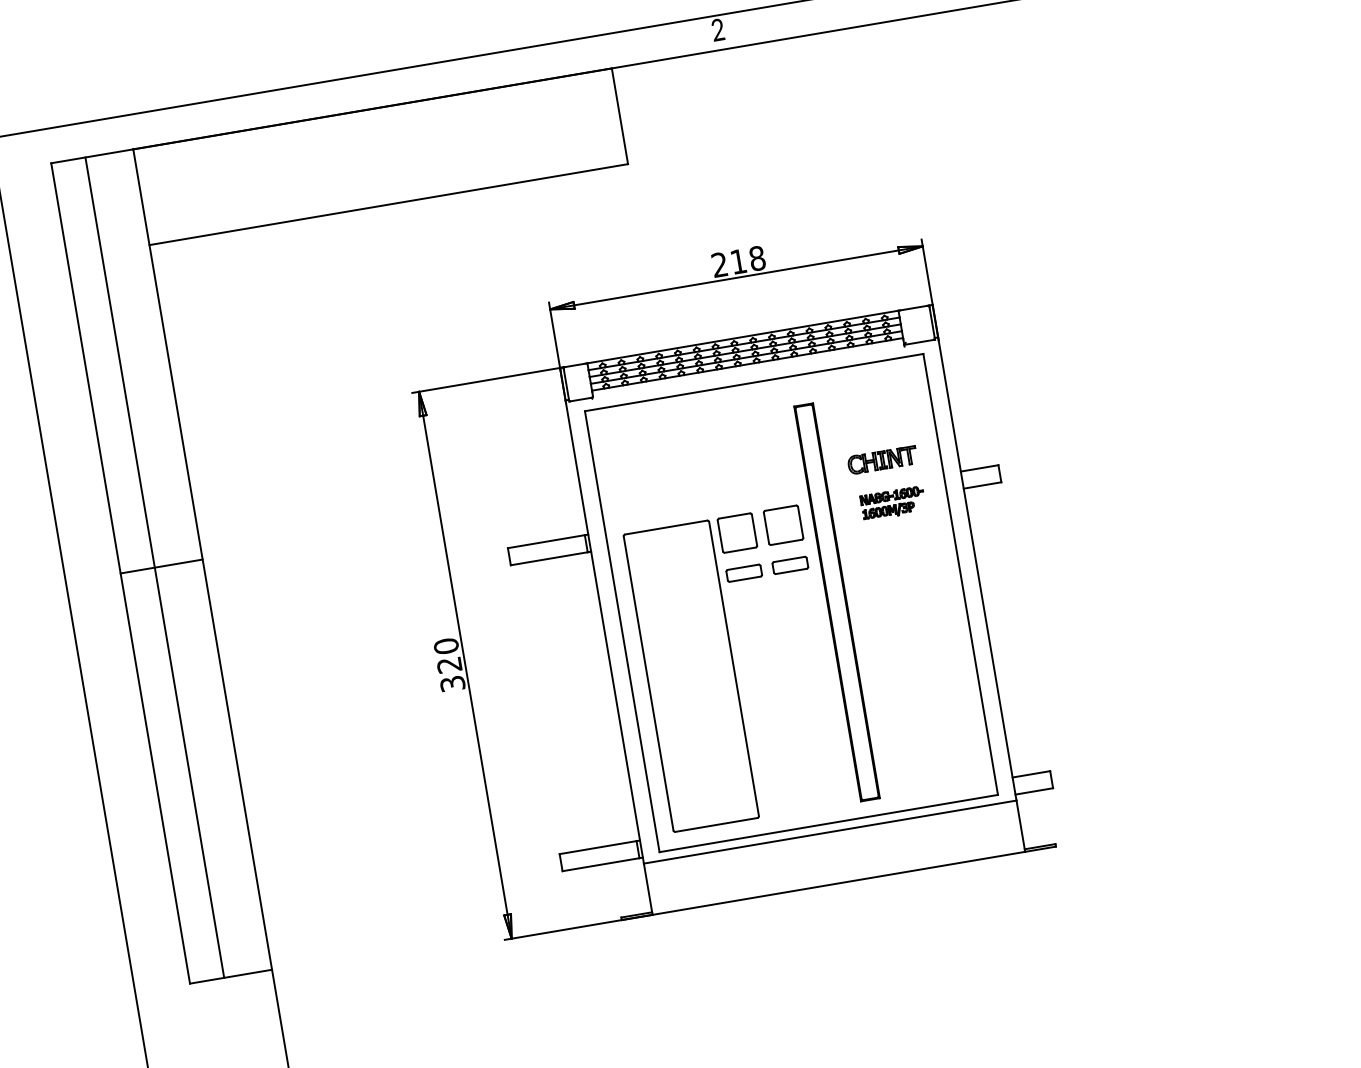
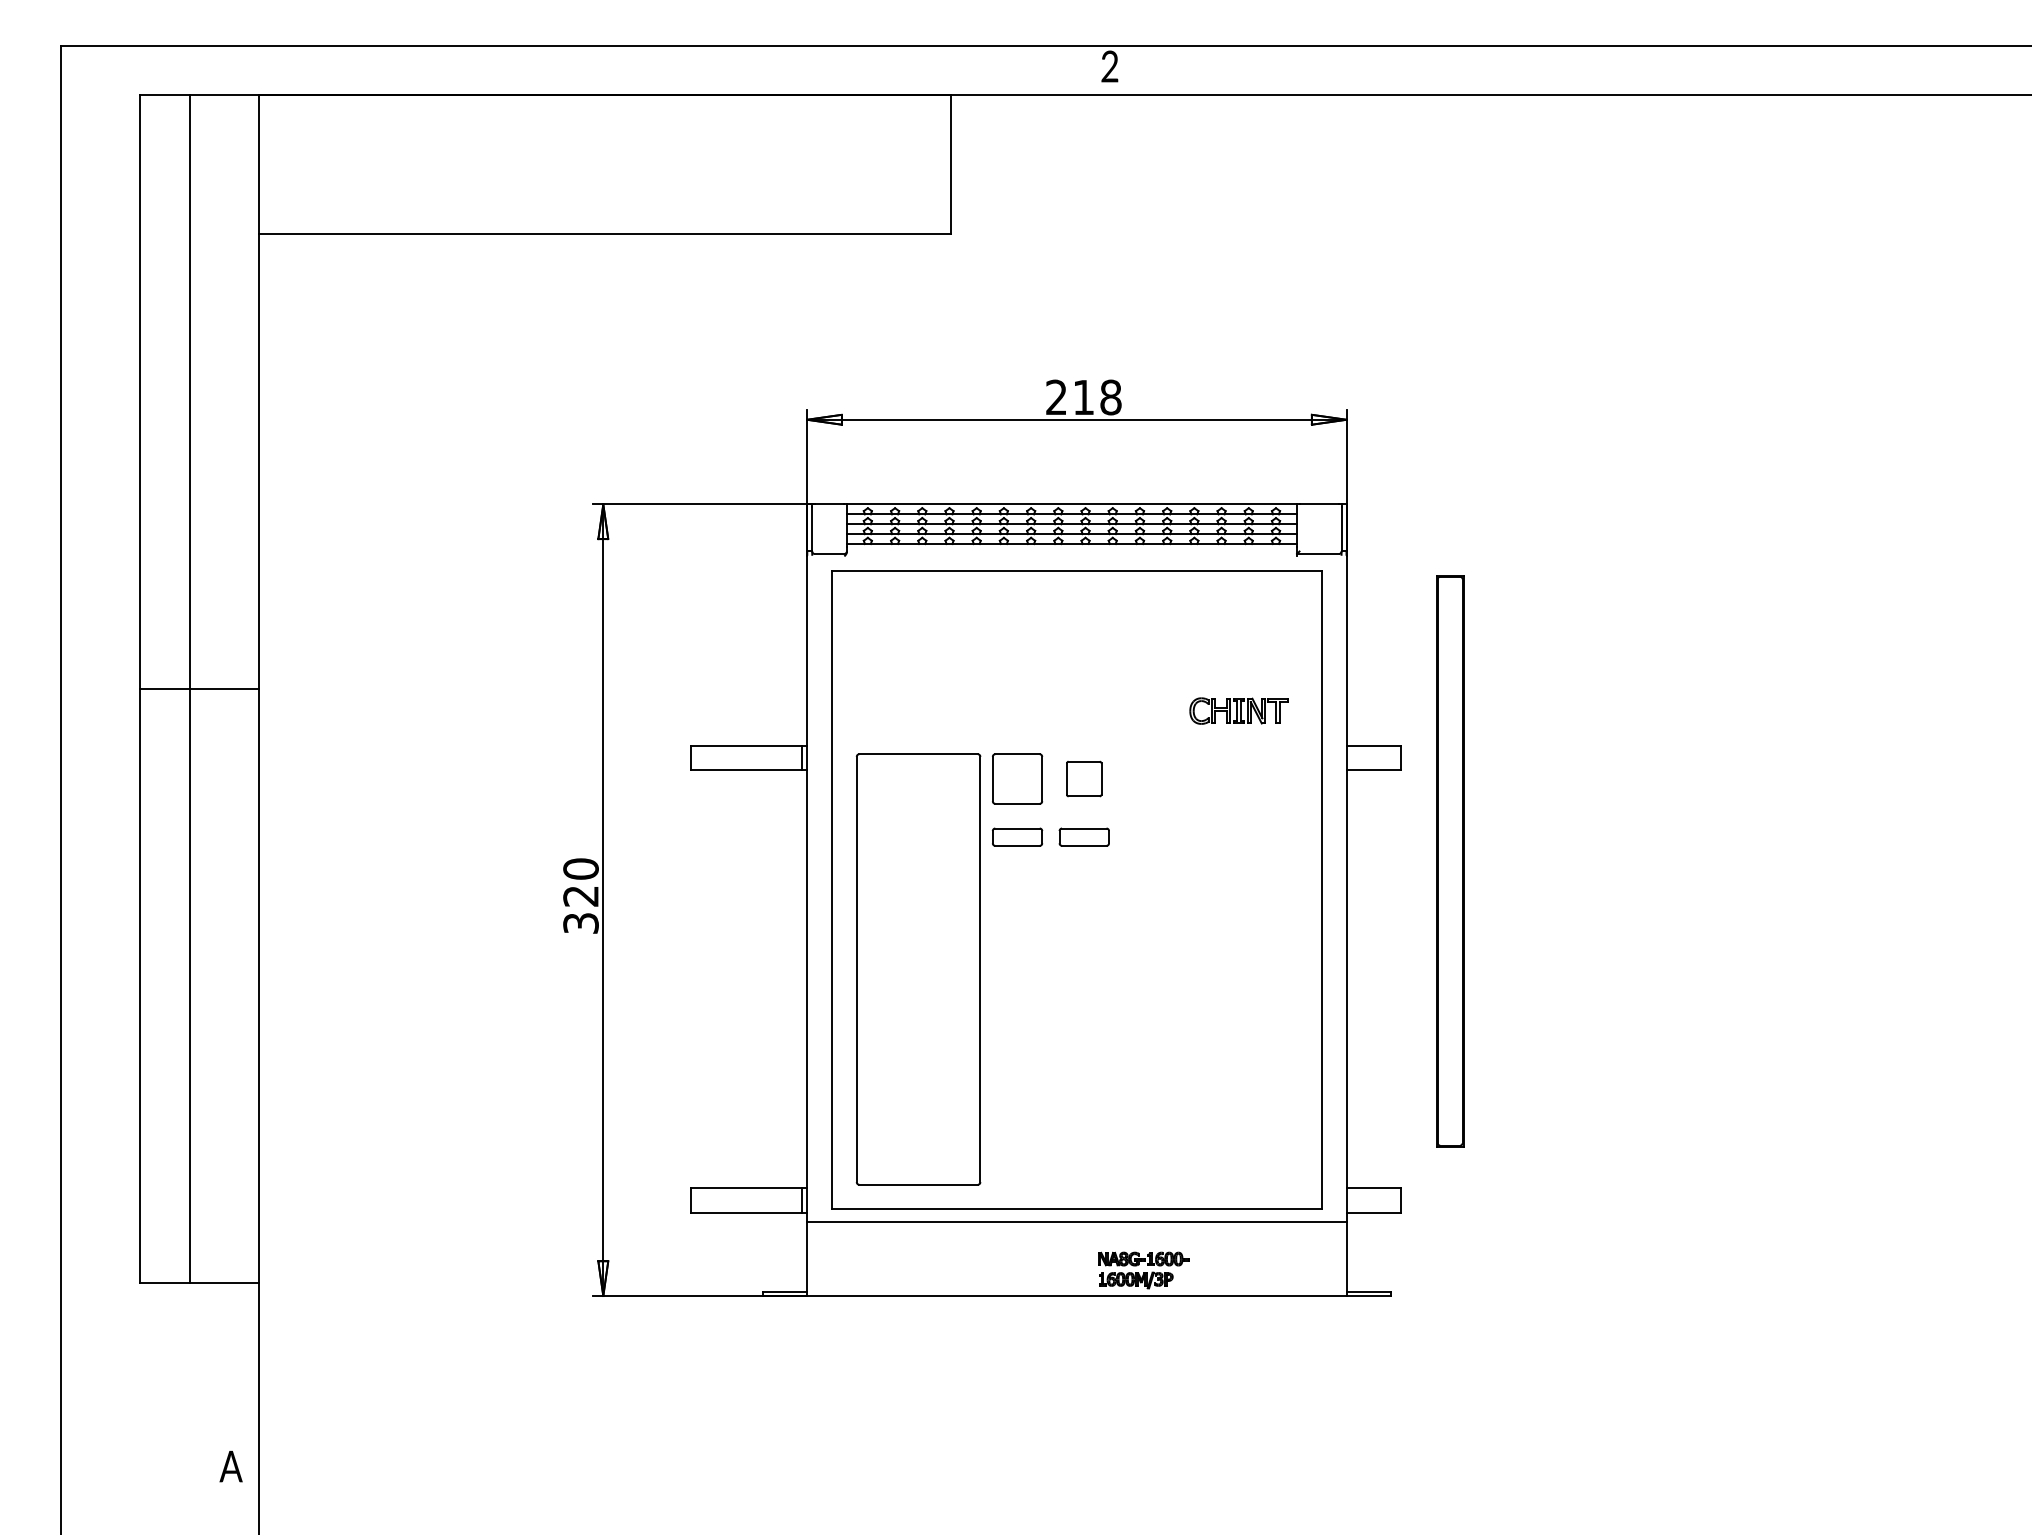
part: (893, 503) -> (1143, 1270), moved
part: (782, 525) -> (1083, 778), size x0.7
part: (837, 602) -> (1450, 861), moved

